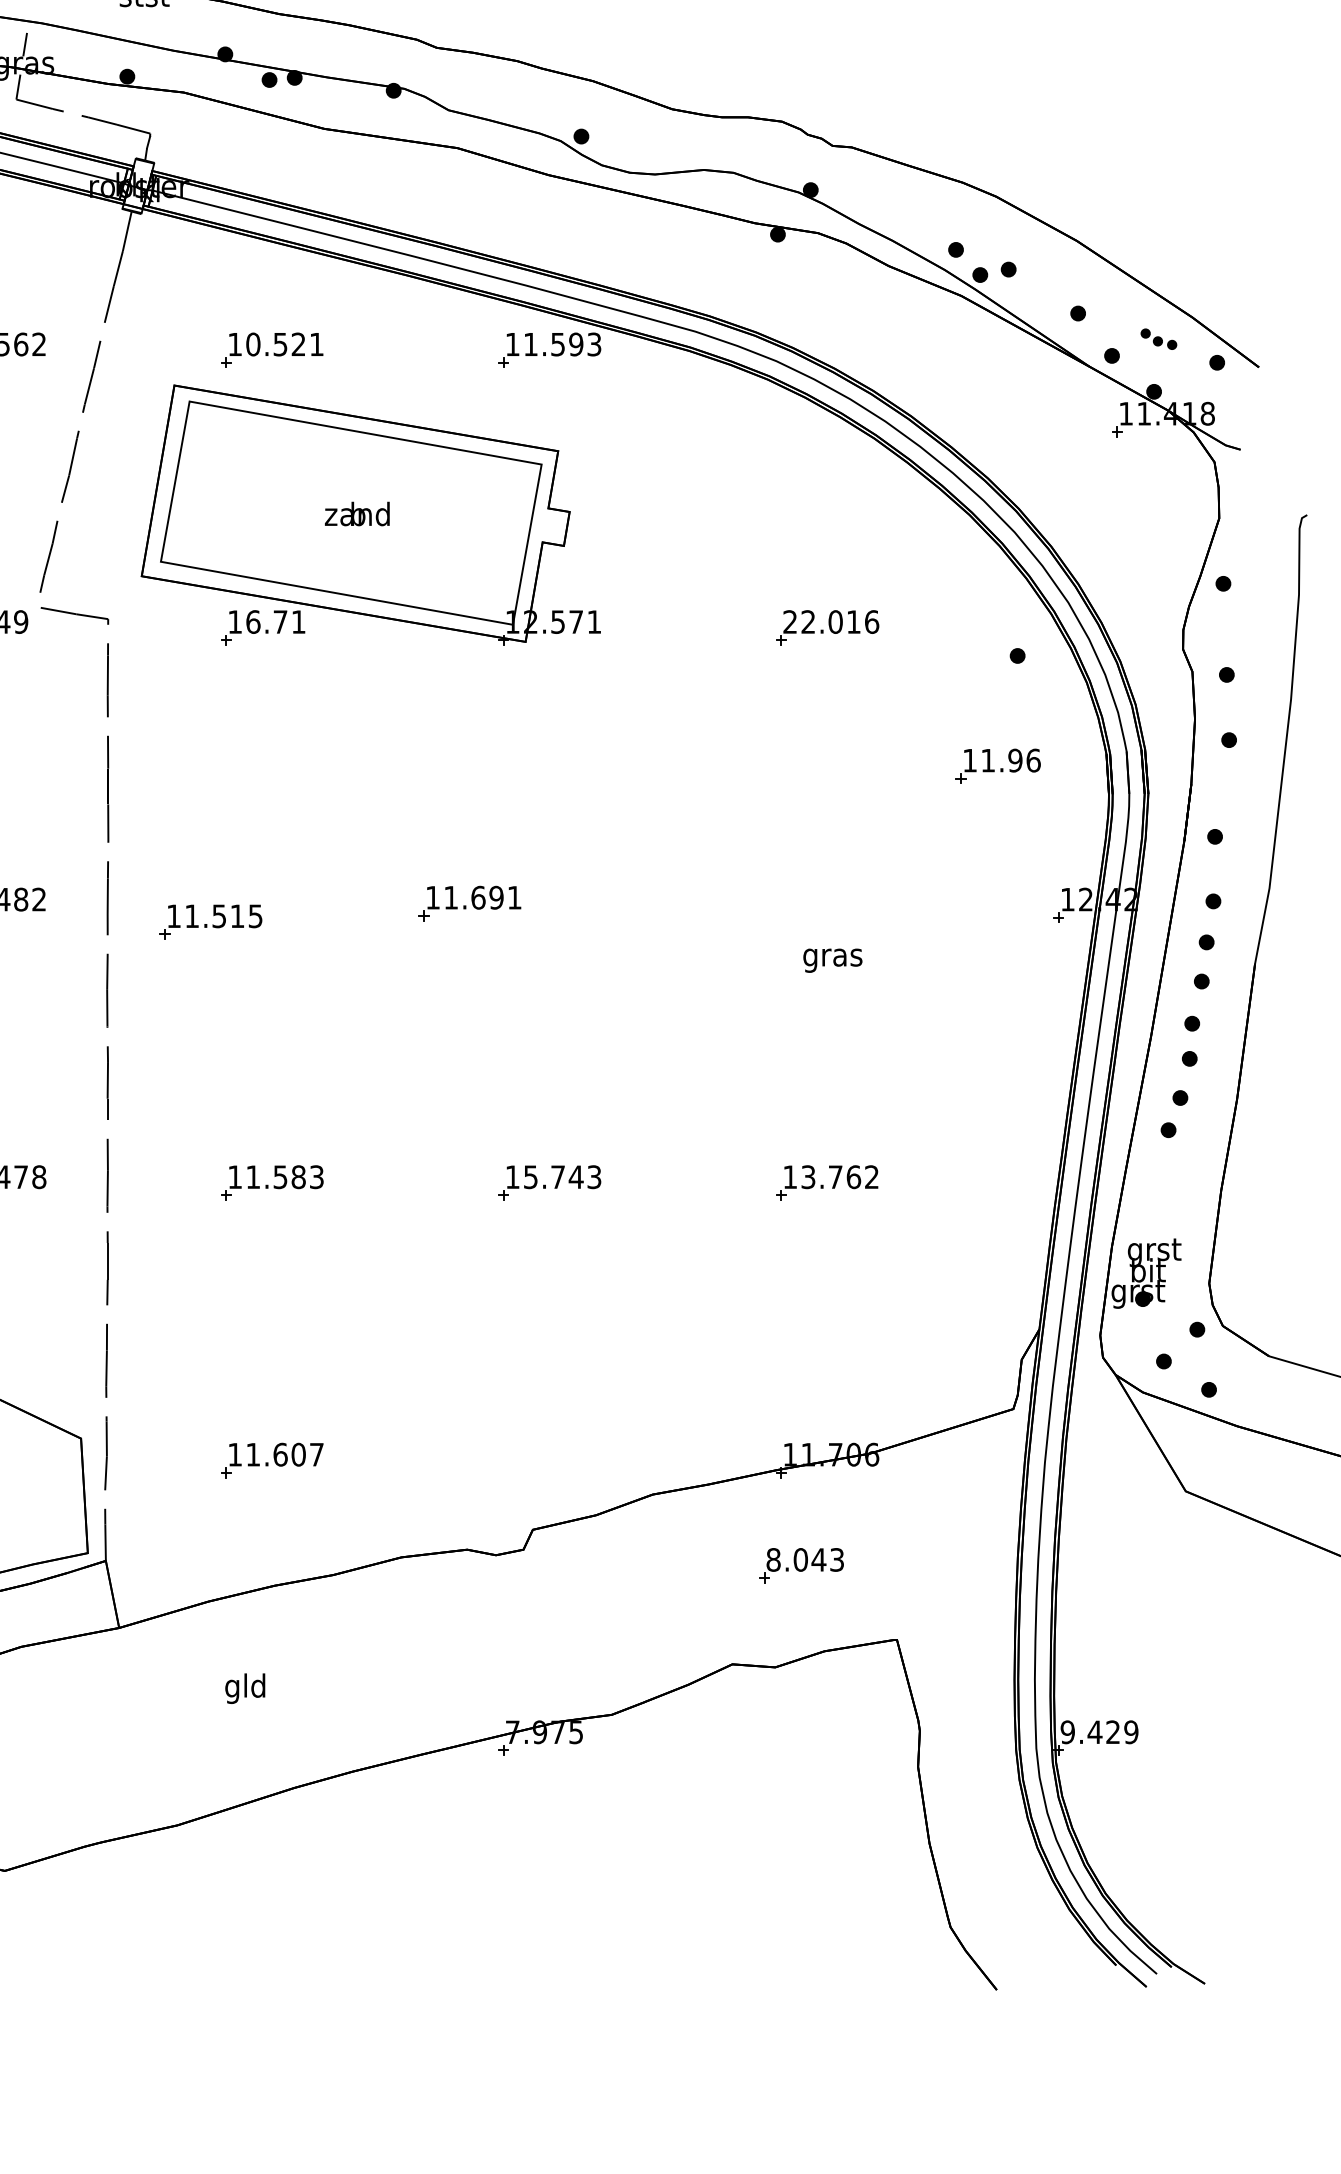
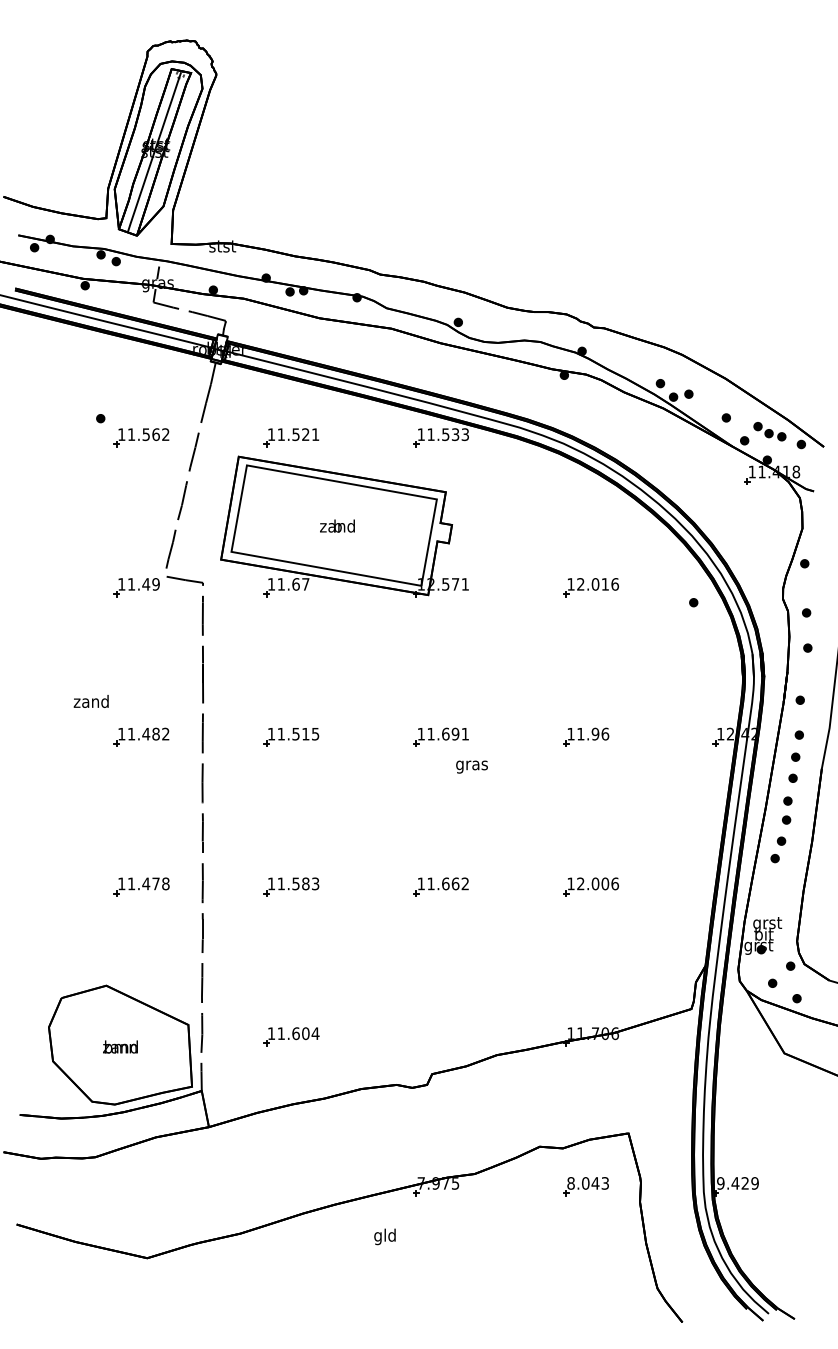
part: (1158, 338) -> (769, 431), size x1.67
text: (253, 344) -> (281, 434), 10.521 -> 11.521
text: (576, 344) -> (455, 434), 11.593 -> 11.533
text: (275, 622) -> (293, 584), 16.71 -> 11.67
text: (789, 622) -> (570, 584), 22.016 -> 12.016
part: (998, 764) -> (586, 736), moved
part: (468, 902) -> (440, 736), moved
part: (210, 922) -> (291, 737), moved
text: (831, 959) -> (471, 766), moved
text: (561, 1176) -> (447, 883), 15.743 -> 11.662
text: (839, 1176) -> (597, 883), 13.762 -> 12.006
text: (316, 1454) -> (315, 1033), 11.607 -> 11.604
part: (800, 1565) -> (585, 1186), moved
text: (244, 1687) -> (384, 1236), moved

